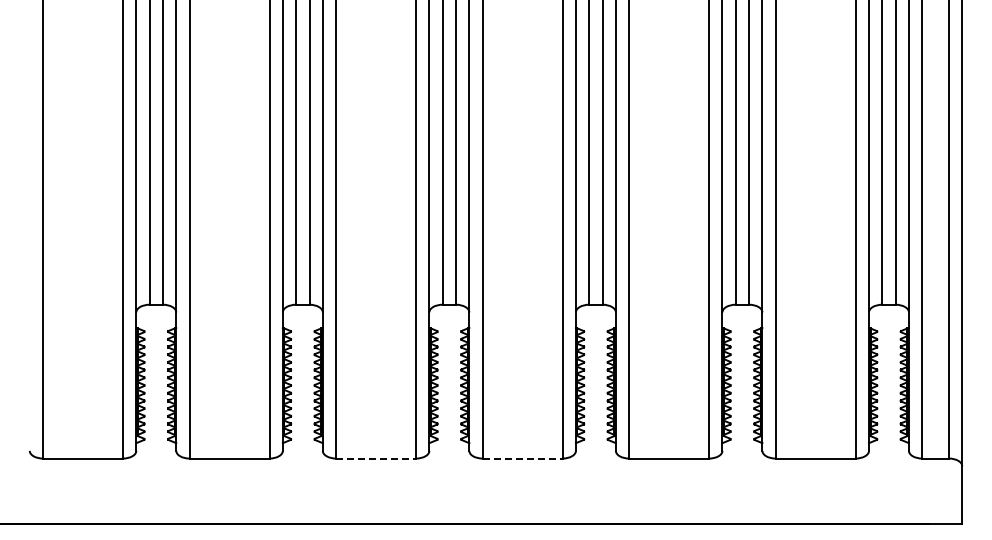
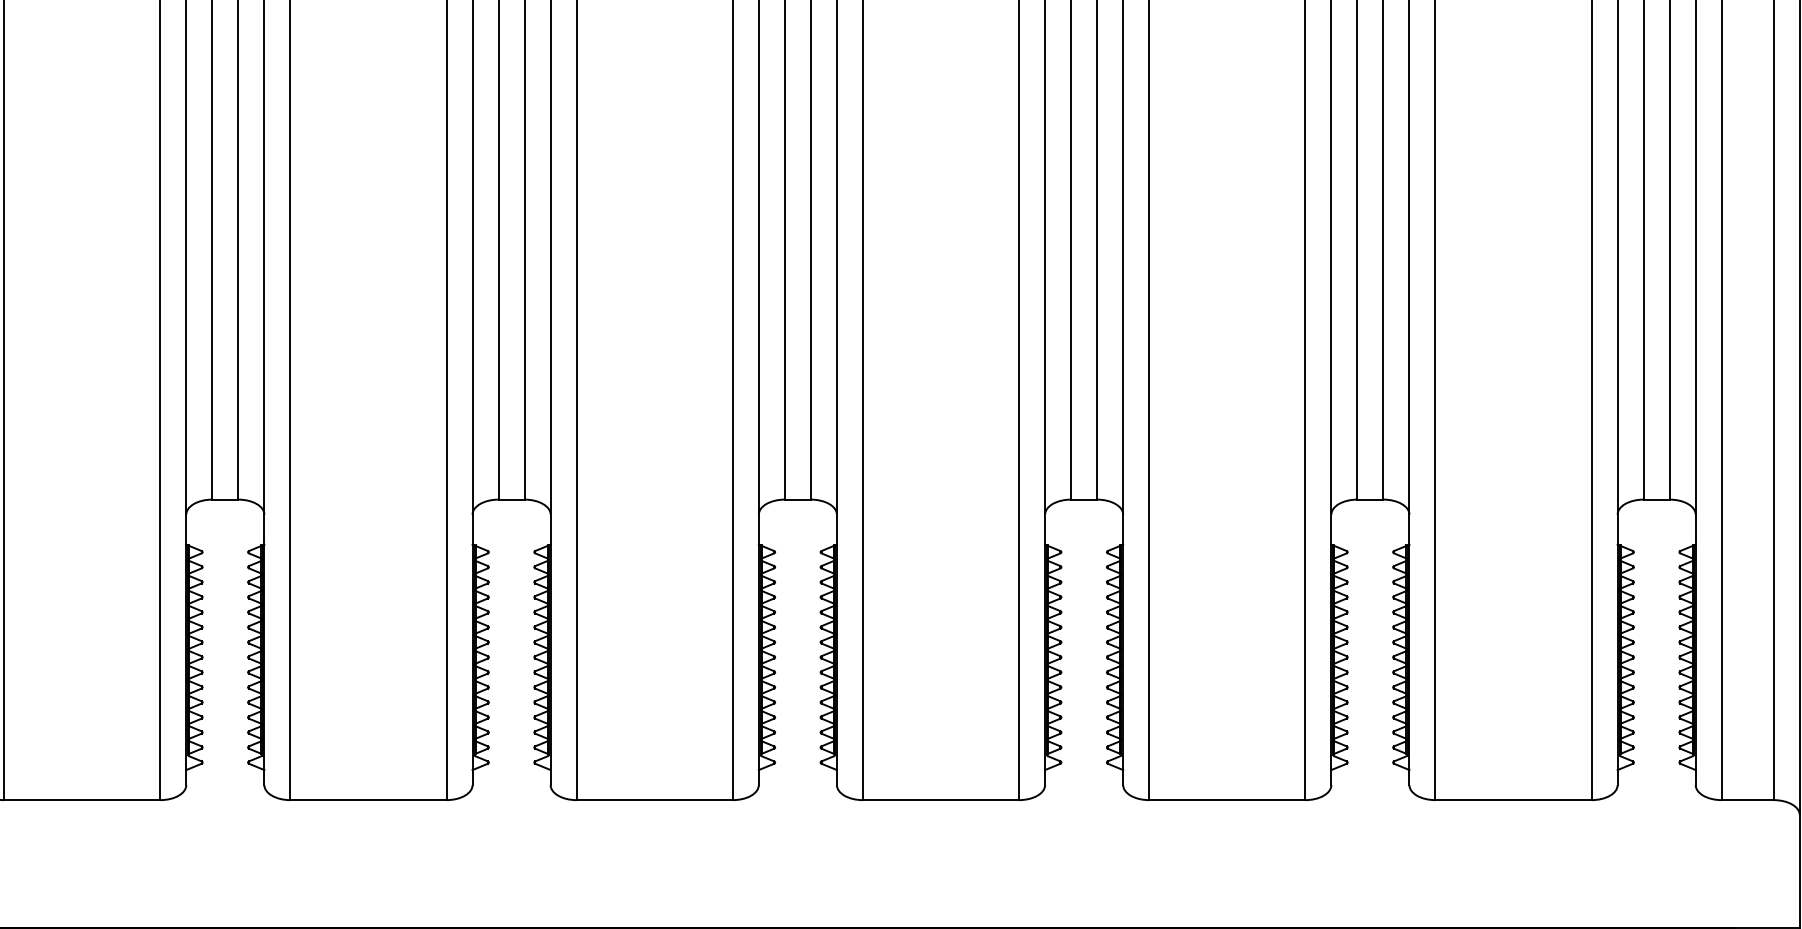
line: (376, 458) -> (655, 800), dashed -> solid
line: (522, 458) -> (940, 800), dashed -> solid

